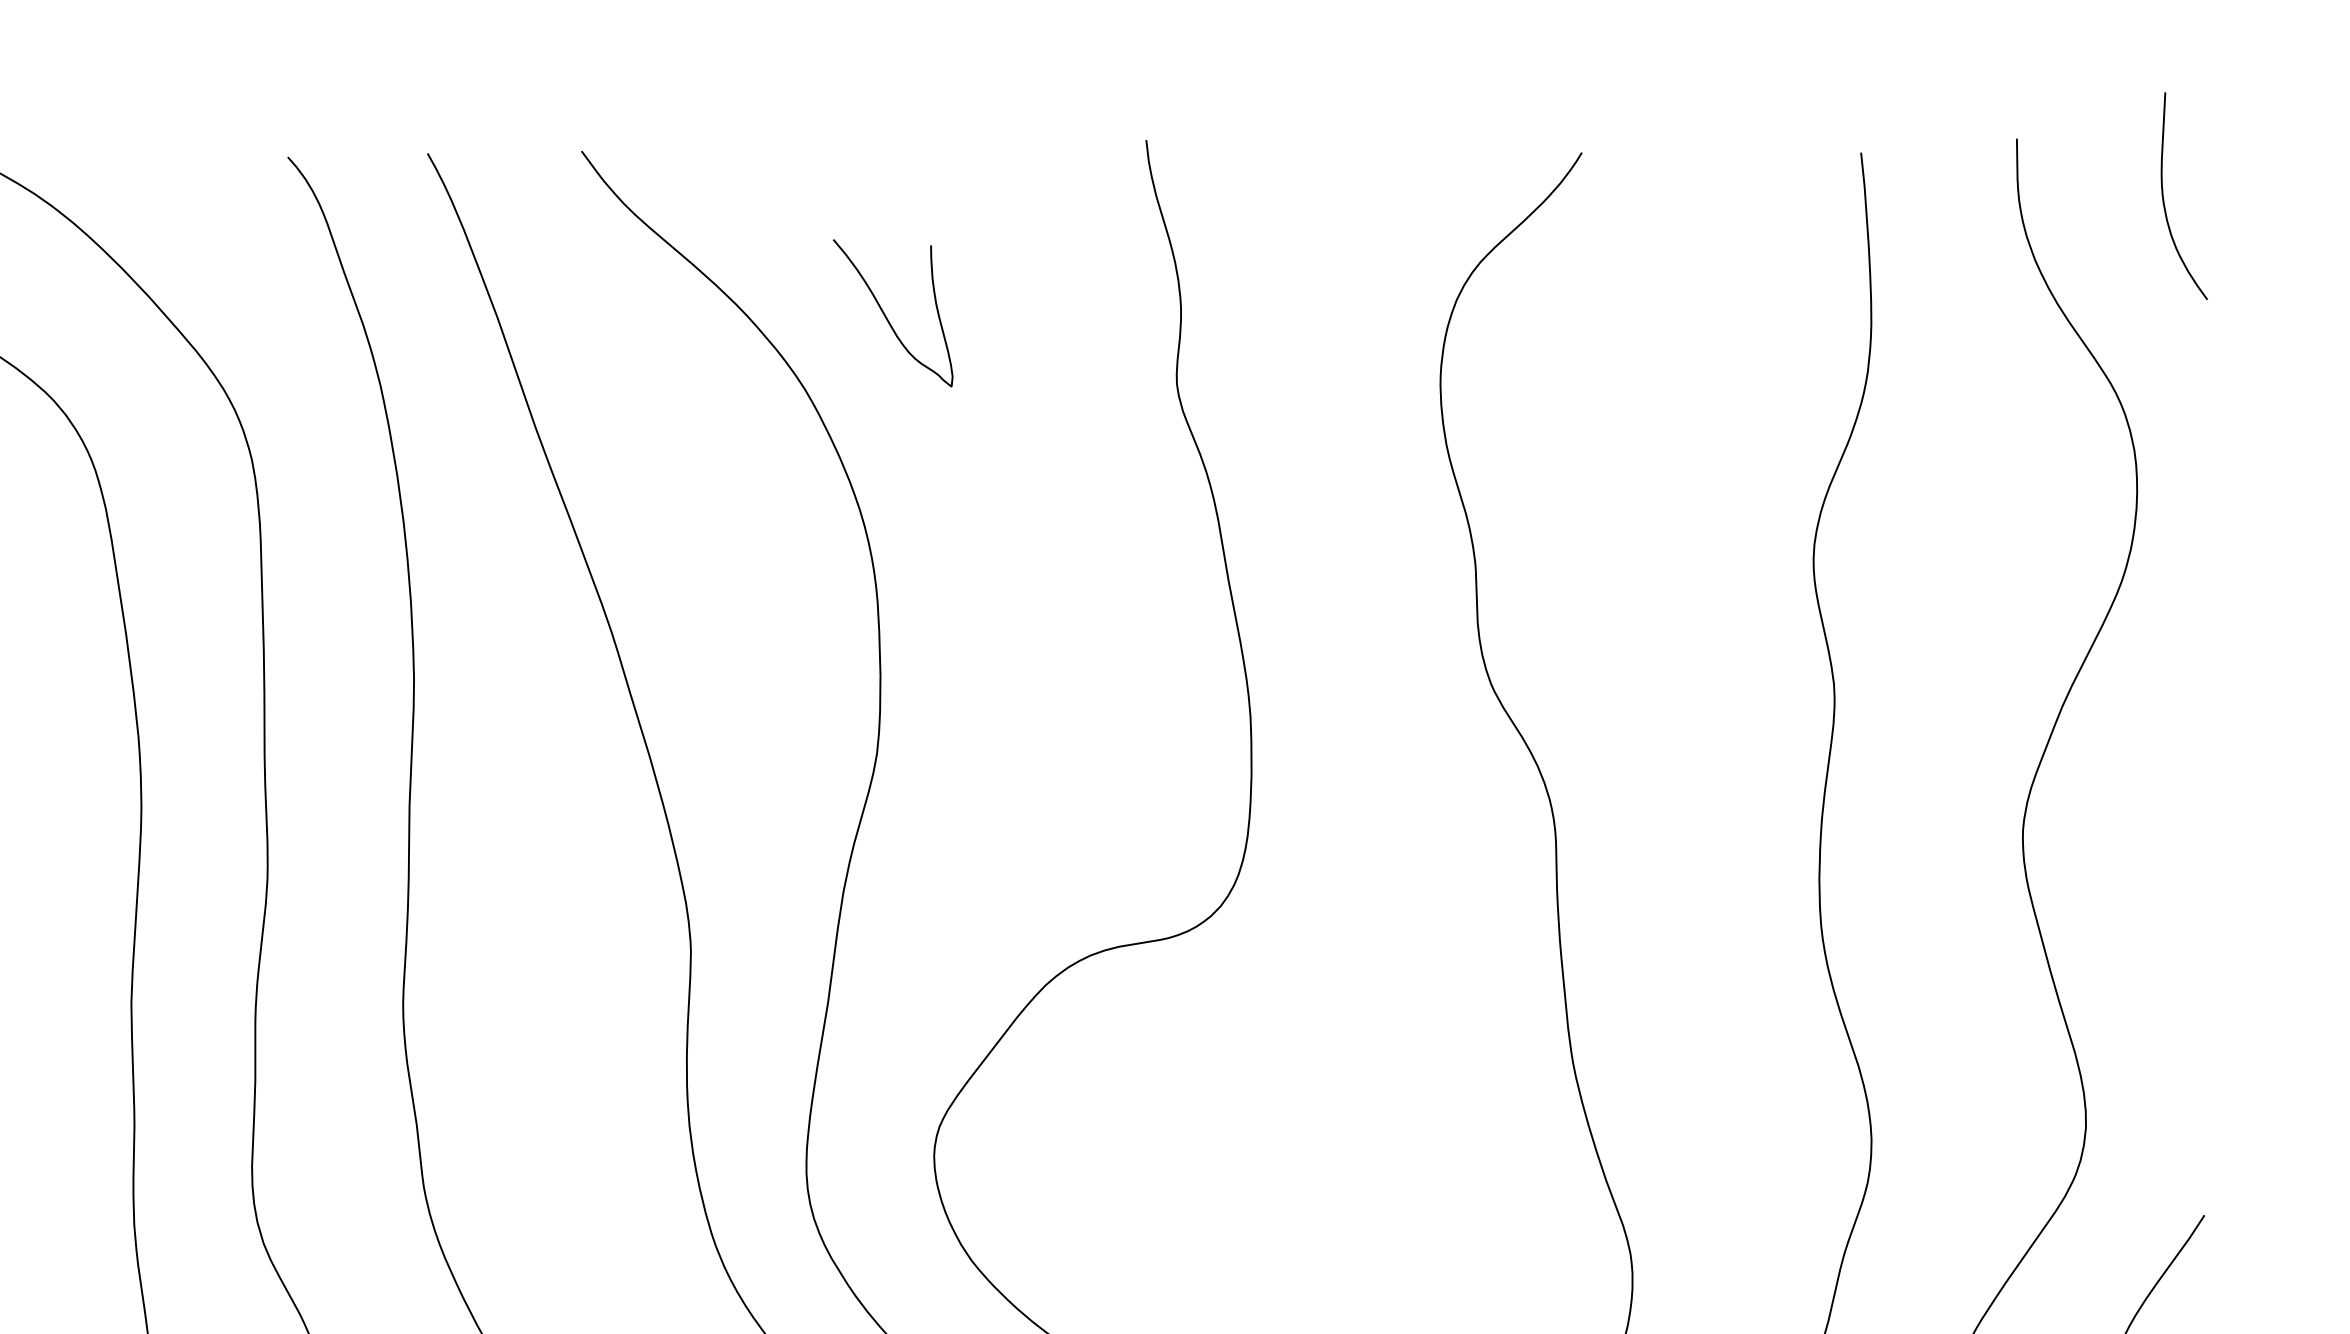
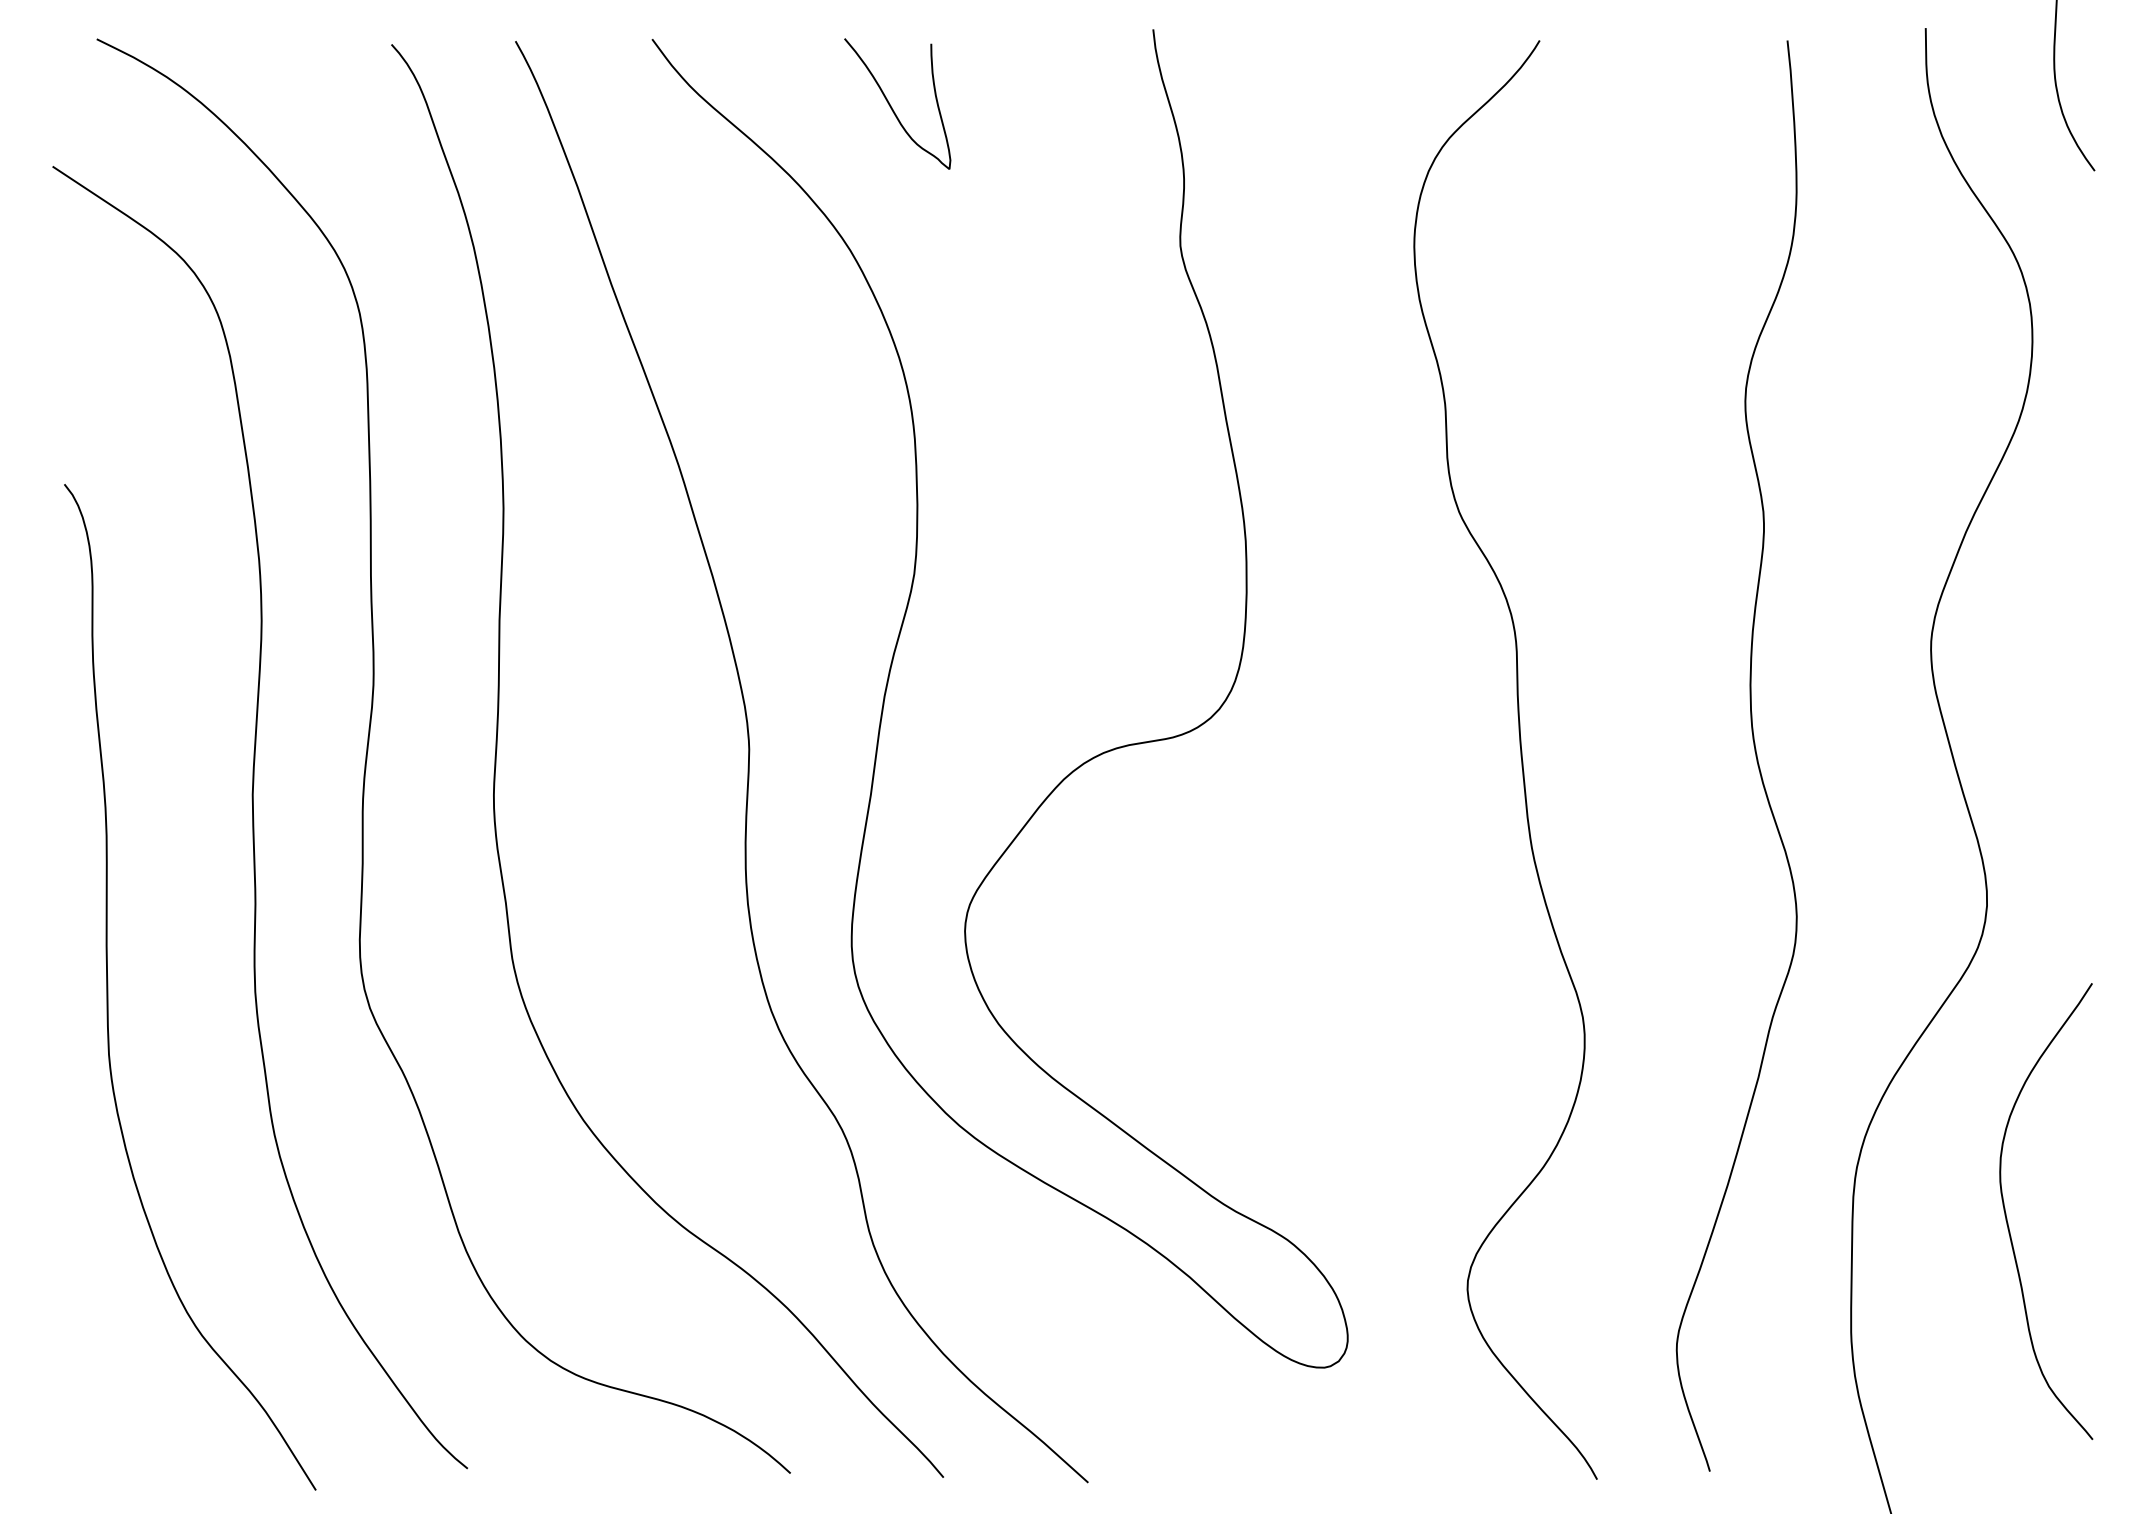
curve: (886, 314) -> (891, 105), moved

